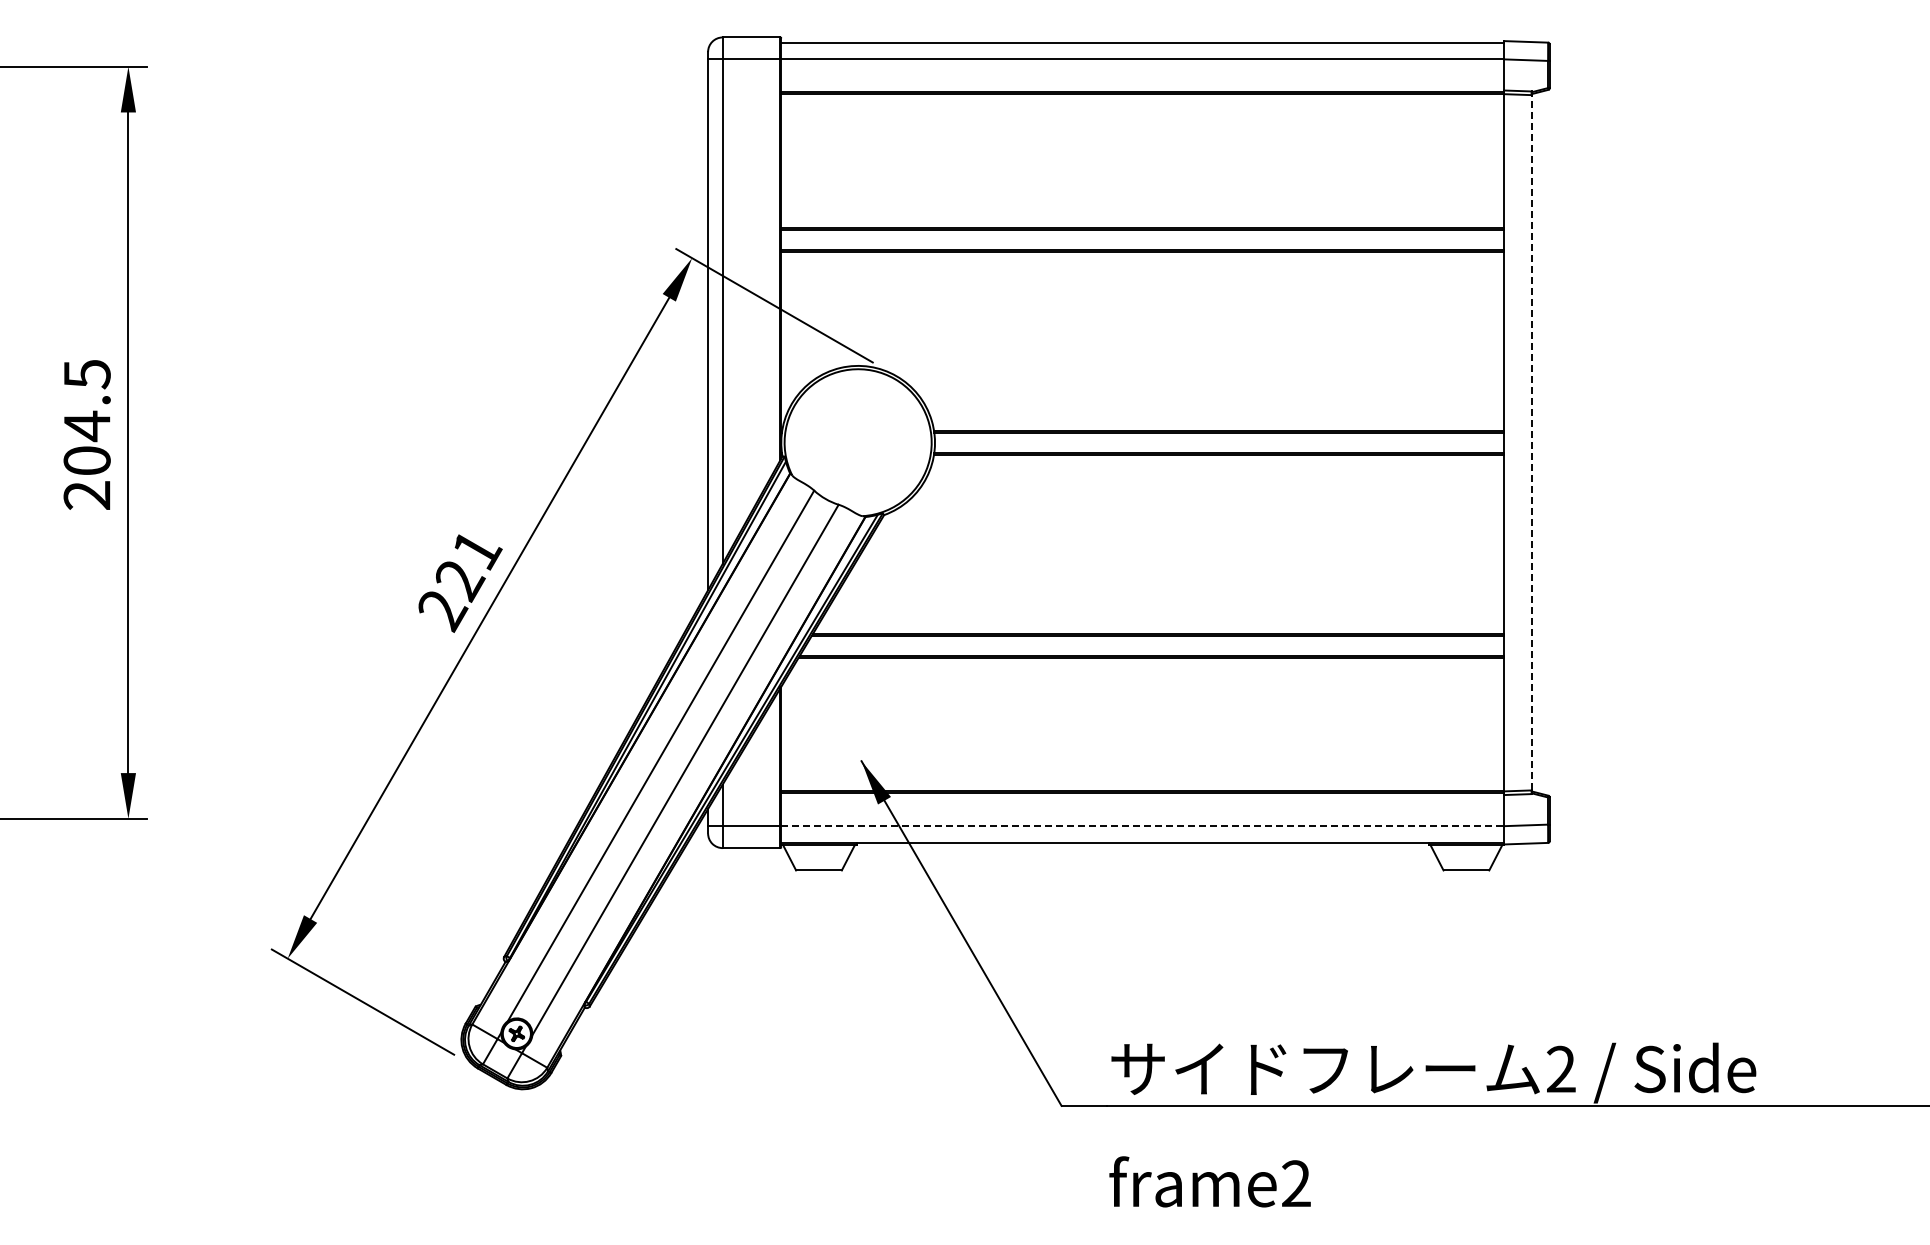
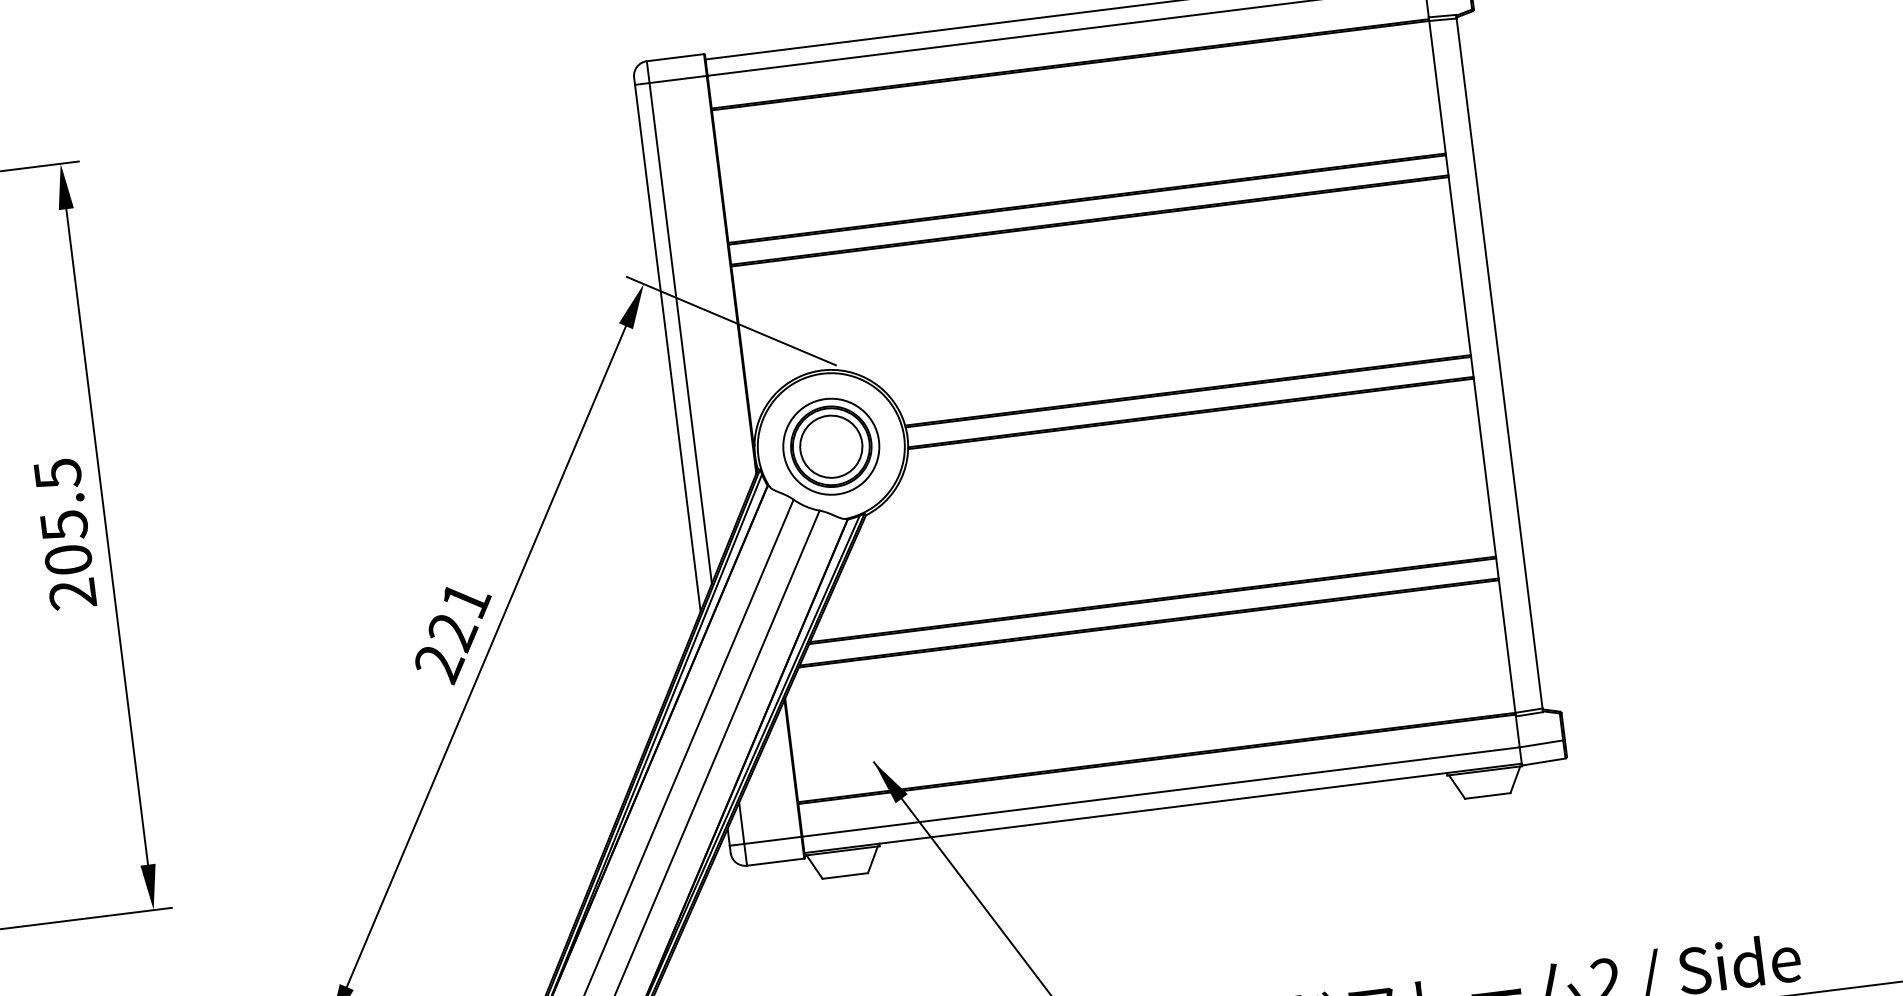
text: (87, 426) -> (64, 525), 204.5 -> 205.5
part: (858, 442) -> (831, 446), added
line: (1531, 442) -> (1499, 363), dashed -> solid
line: (1143, 826) -> (1161, 792), dashed -> solid

